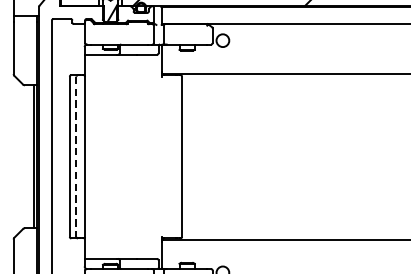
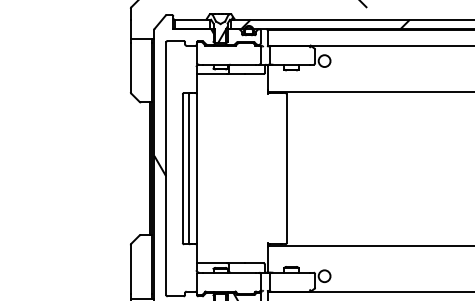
hatch: (71, 85) -> (184, 102), added
line: (75, 157) -> (188, 169), dashed -> solid

